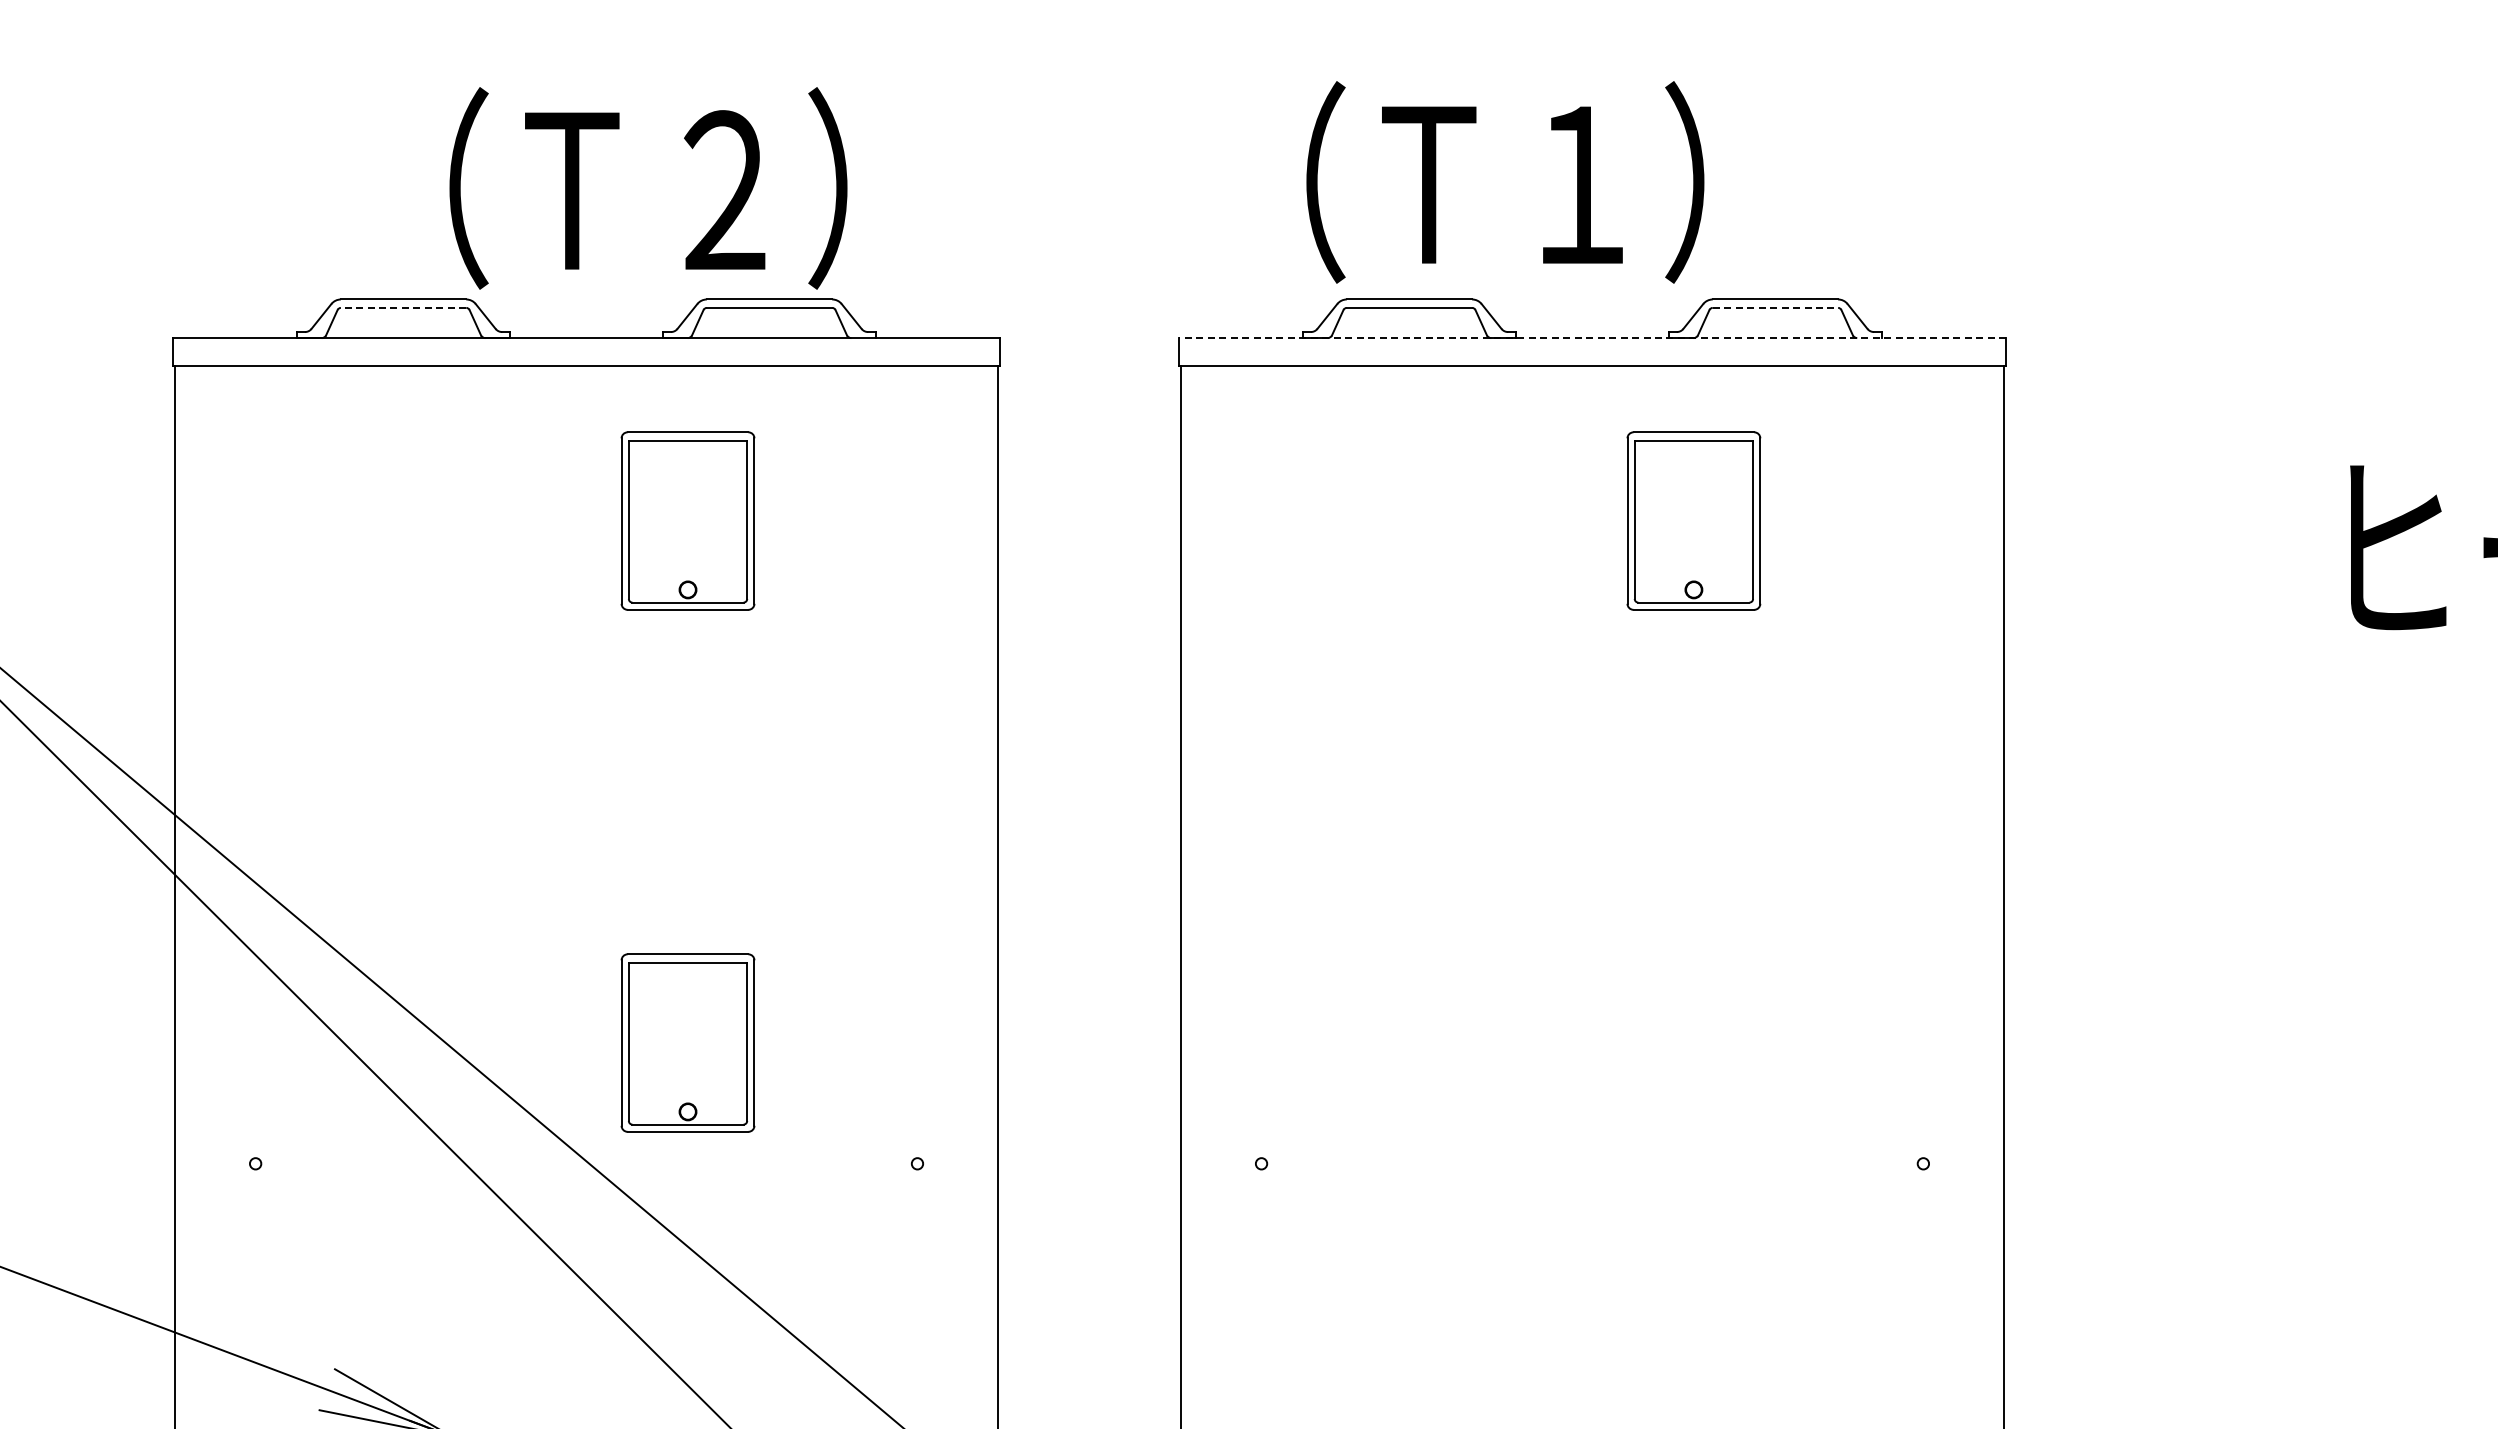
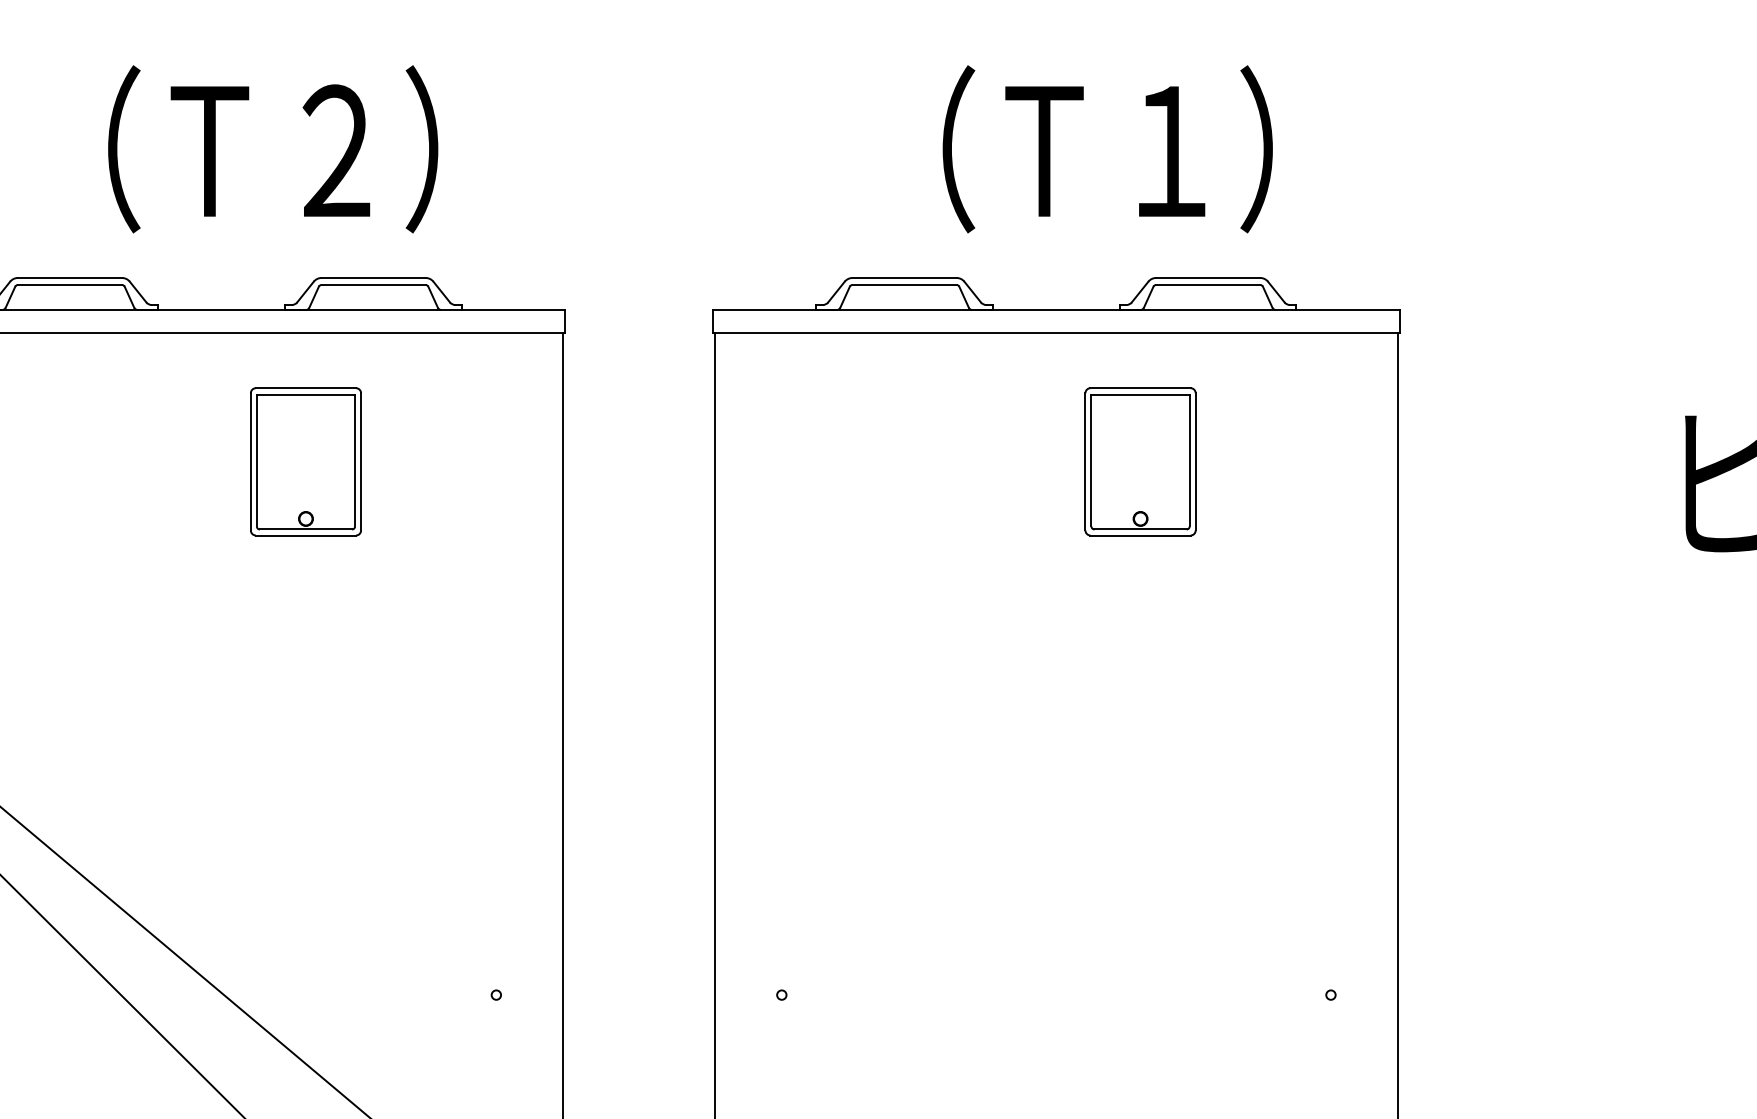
text: (1505, 182) -> (1107, 149), moved
text: (648, 188) -> (273, 149), moved
line: (403, 307) -> (69, 284), dashed -> solid
line: (1775, 307) -> (1208, 284), dashed -> solid
line: (1592, 338) -> (1056, 310), dashed -> solid
part: (687, 1042) -> (305, 894), removed

